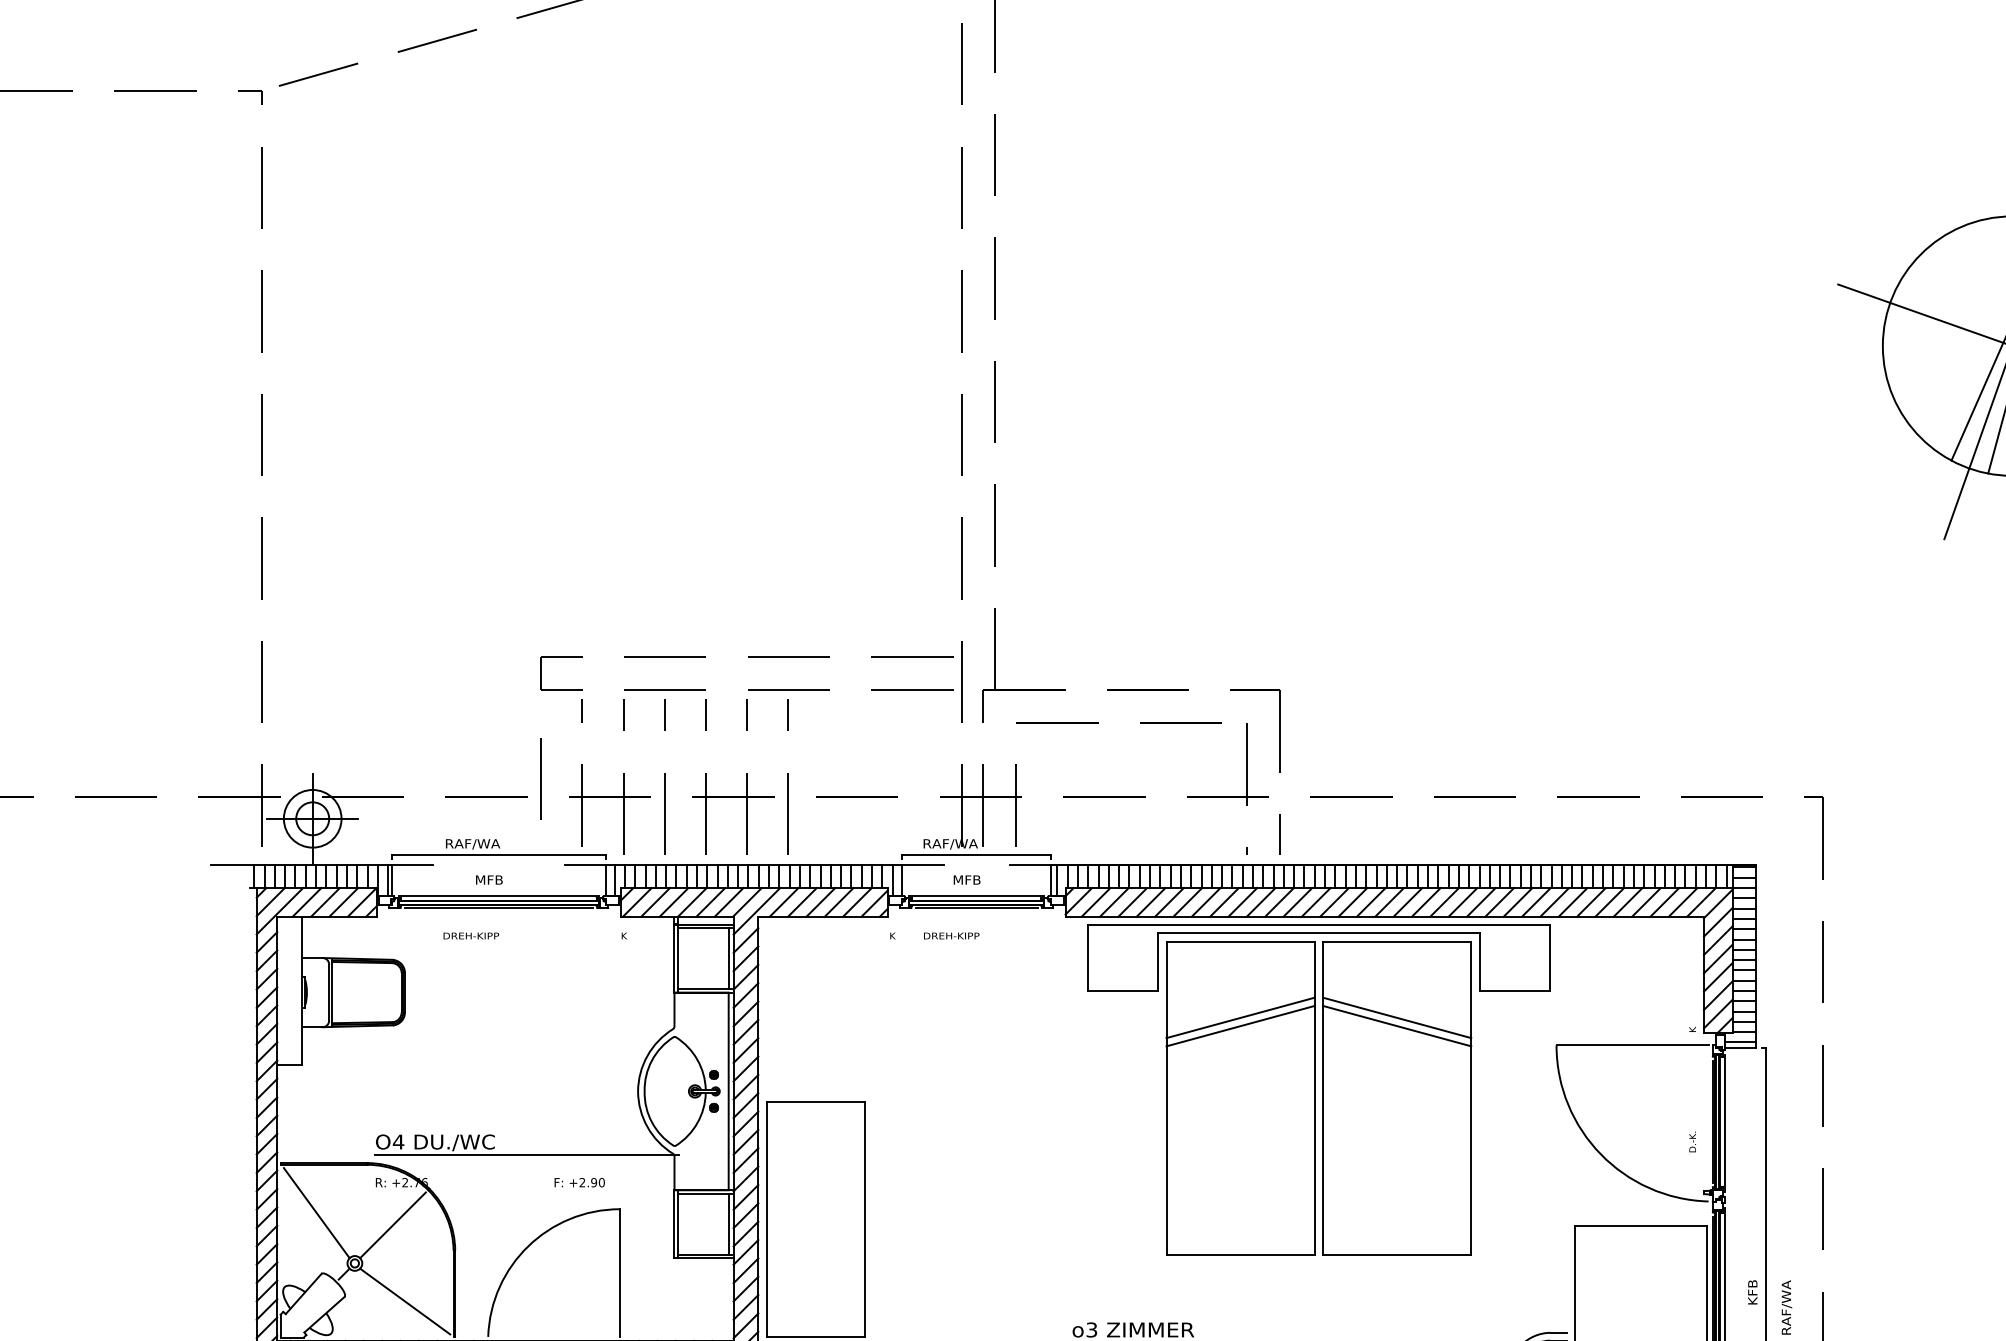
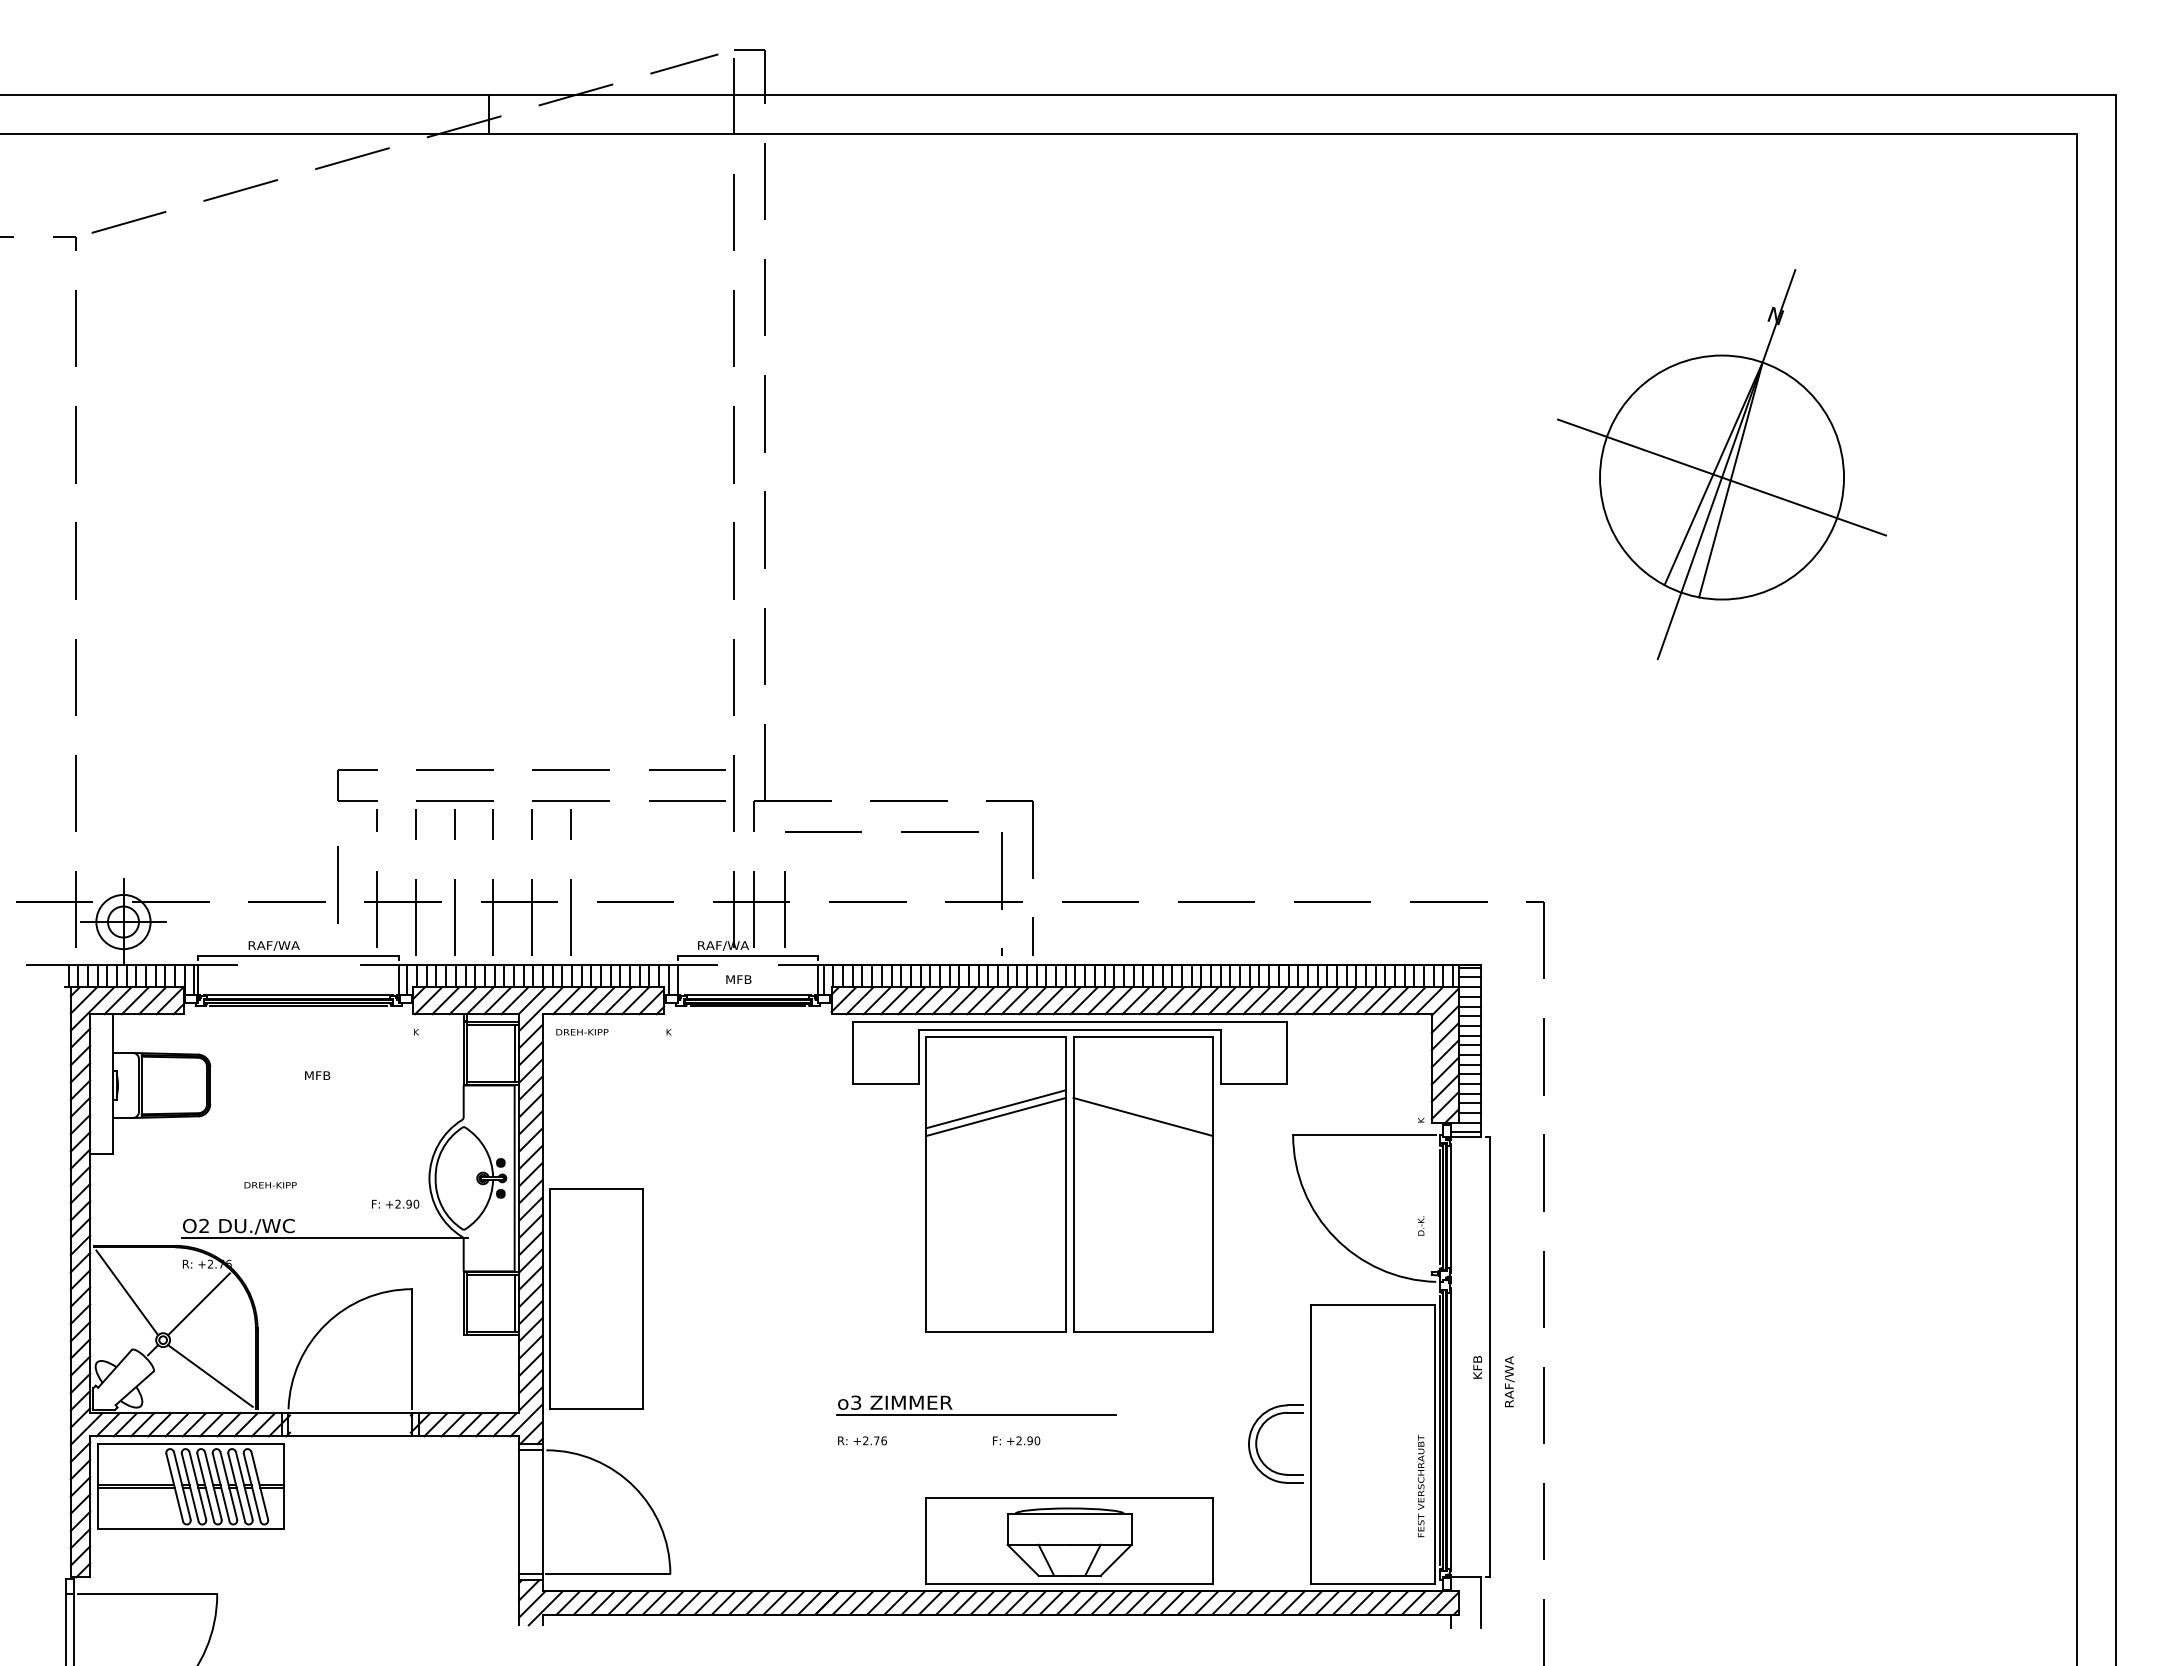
text: (489, 879) -> (317, 1075), moved
text: (471, 936) -> (270, 1185), moved
text: (951, 936) -> (582, 1032), moved
line: (1396, 1018) -> (1142, 1109), removed
text: (397, 1141) -> (203, 1225), O4 -> O2
text: (579, 1181) -> (395, 1203), moved

